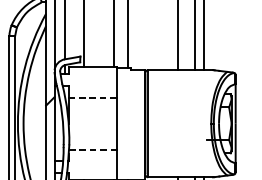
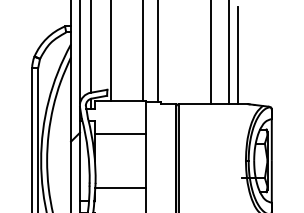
line: (92, 97) -> (120, 133), dashed -> solid
line: (92, 149) -> (120, 188), dashed -> solid

